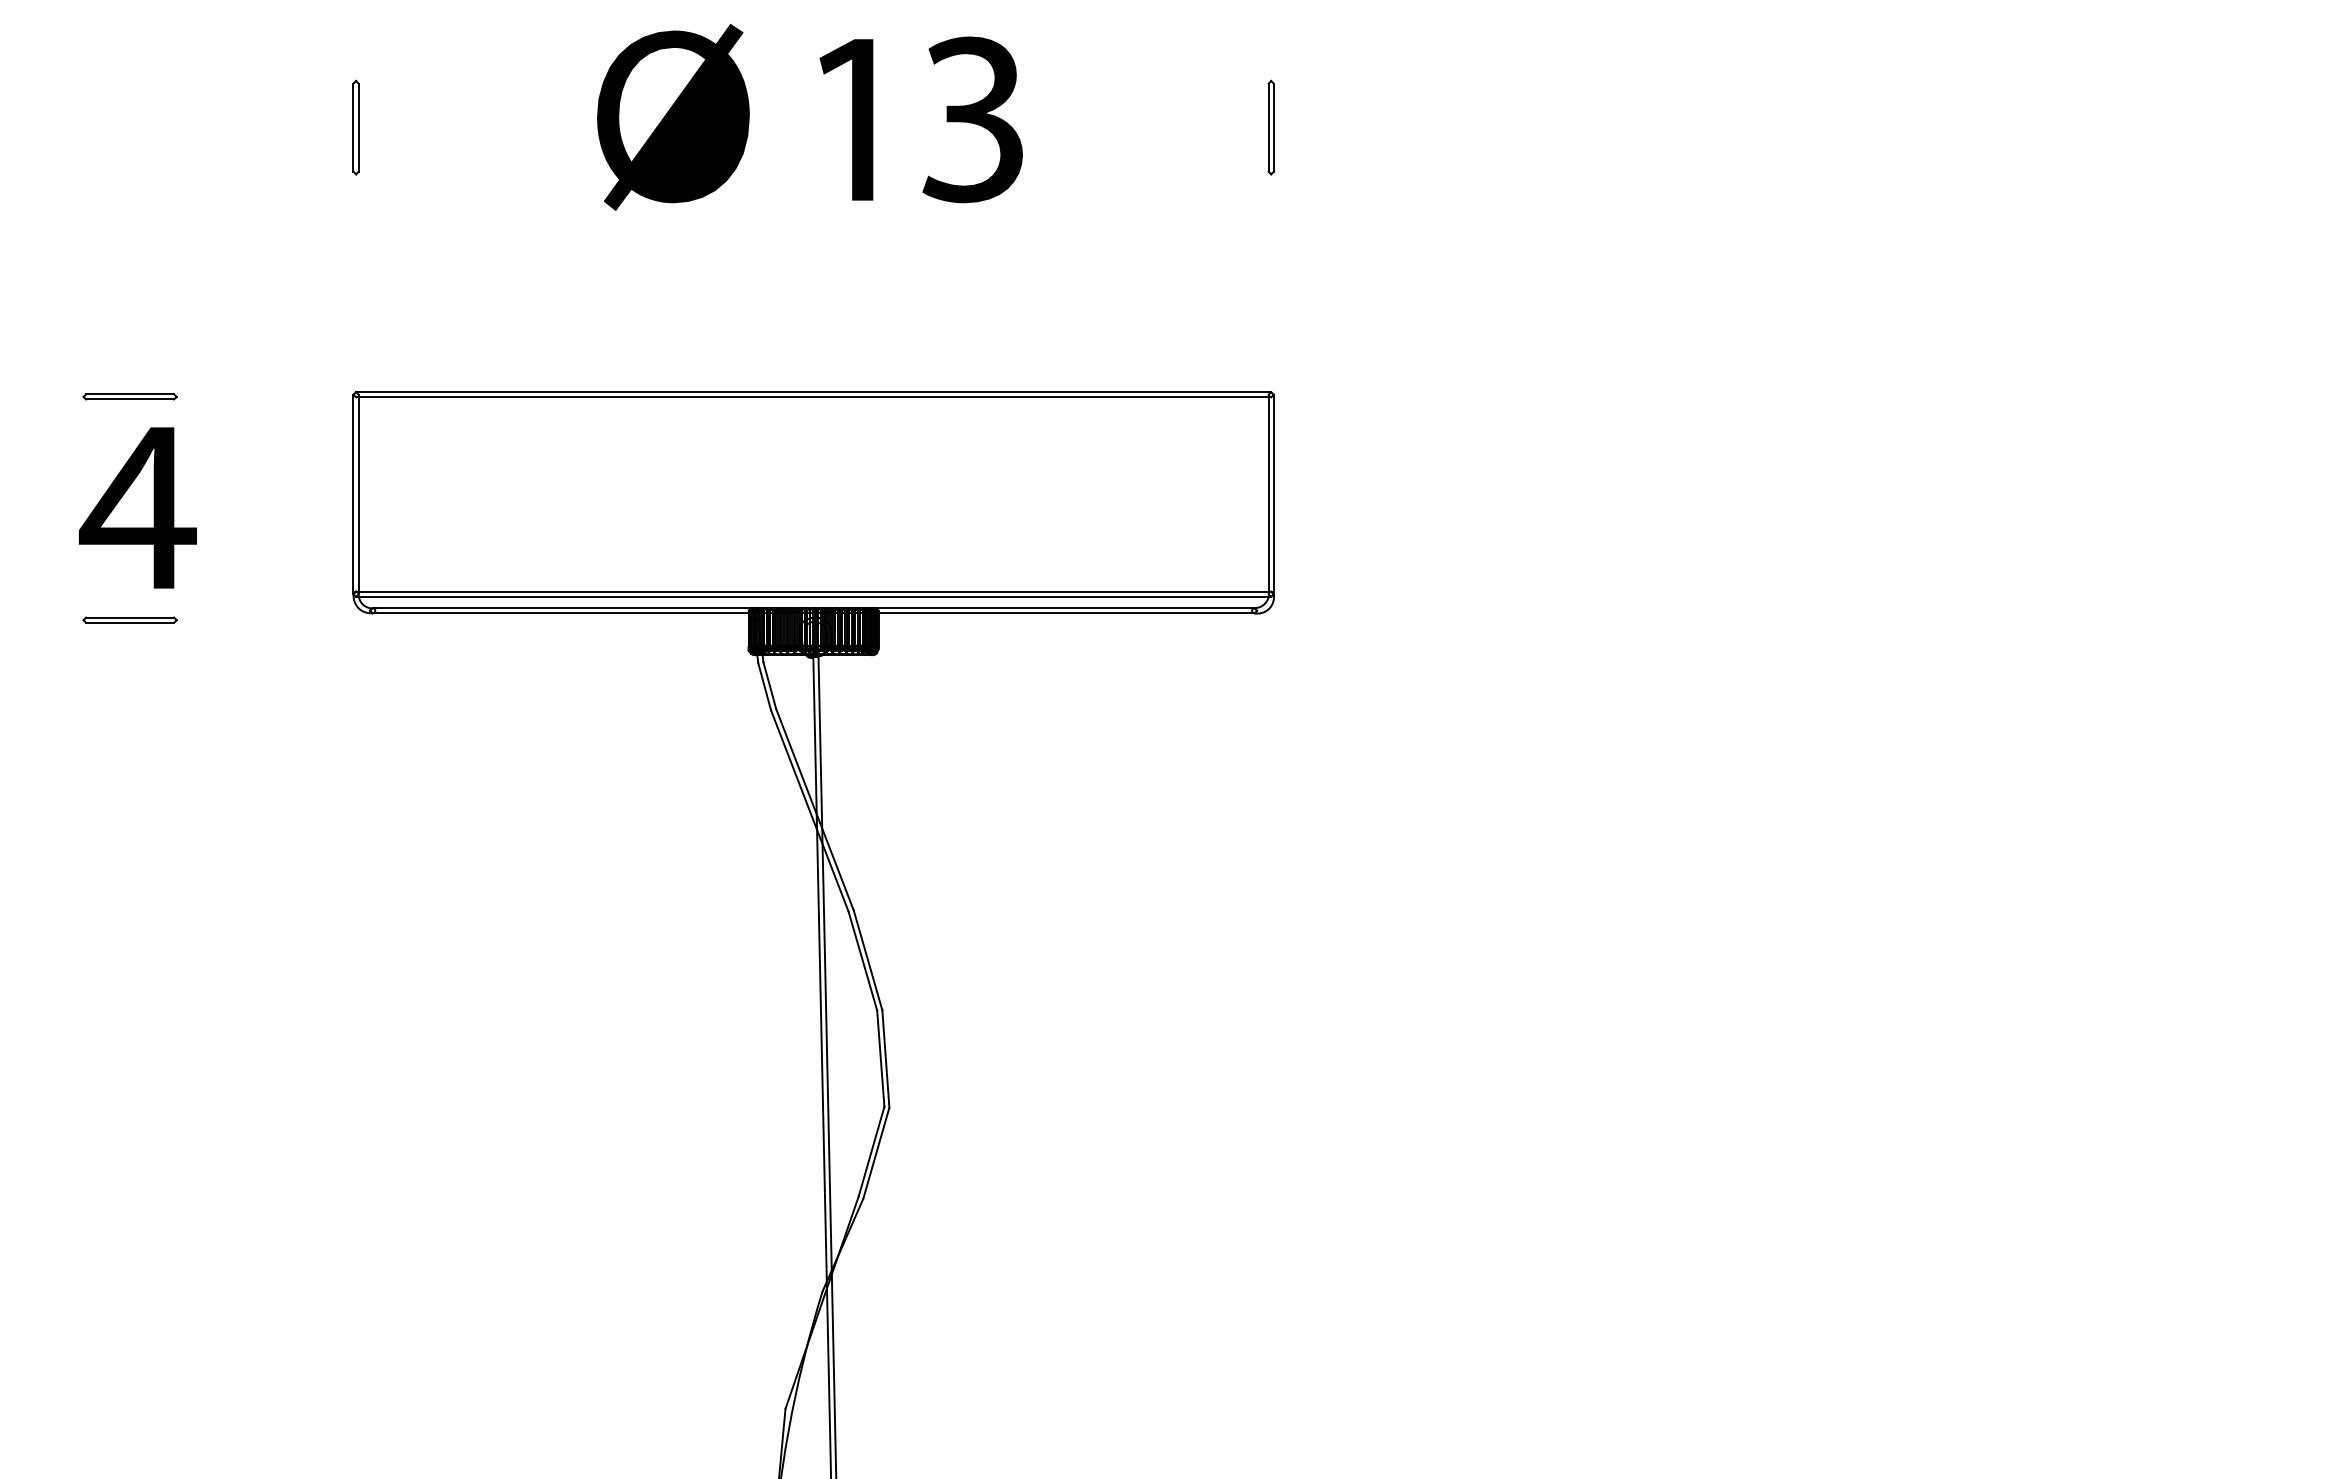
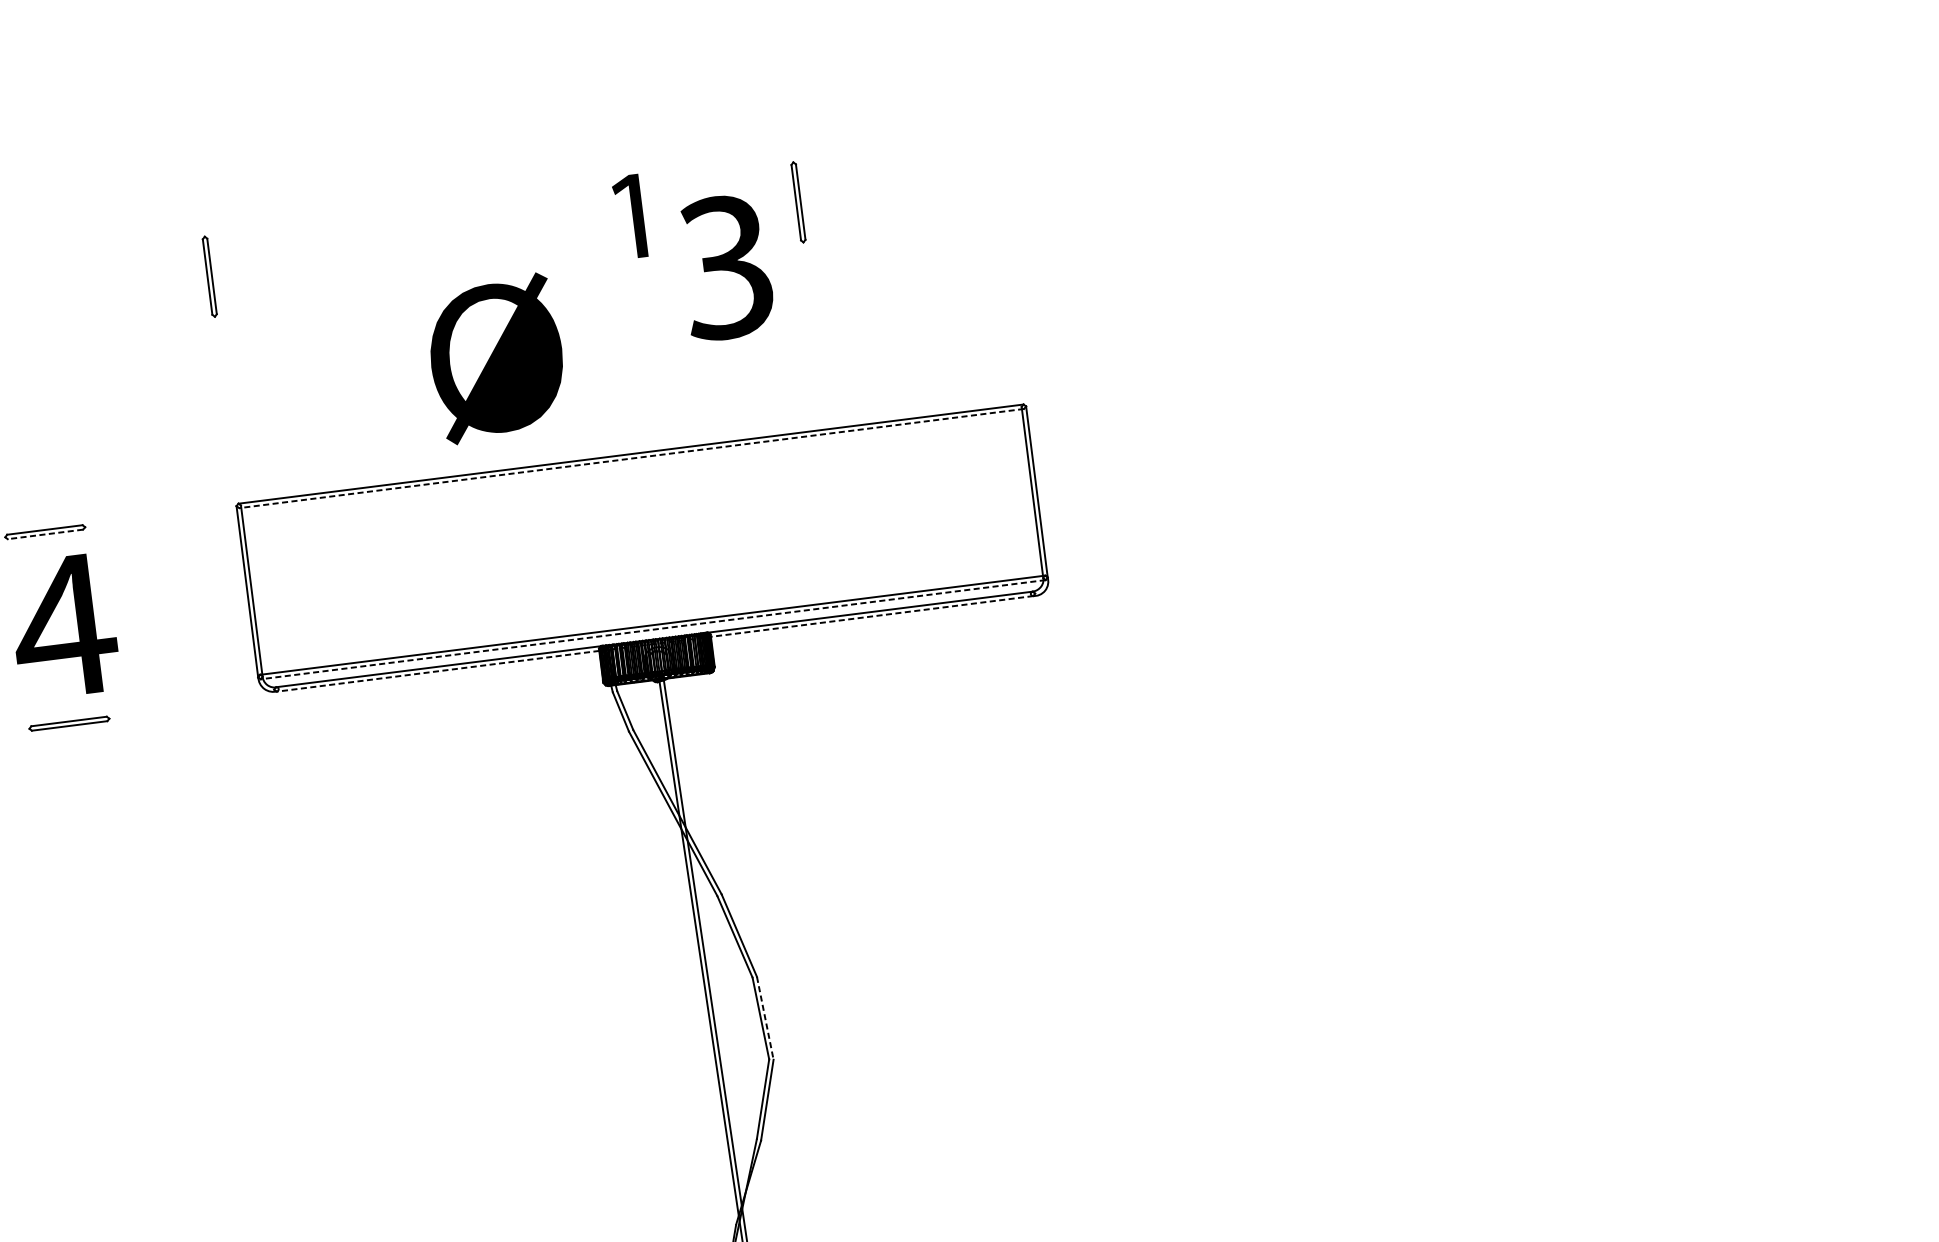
part: (673, 117) -> (496, 358), moved
part: (846, 119) -> (629, 216), size x0.6
part: (972, 119) -> (725, 267), moved
part: (1270, 127) -> (797, 202), moved
line: (813, 397) -> (631, 458), solid -> dashed
line: (130, 399) -> (45, 534), solid -> dashed
line: (813, 596) -> (653, 629), solid -> dashed
line: (813, 613) -> (654, 643), solid -> dashed
line: (885, 1059) -> (765, 1018), solid -> dashed

